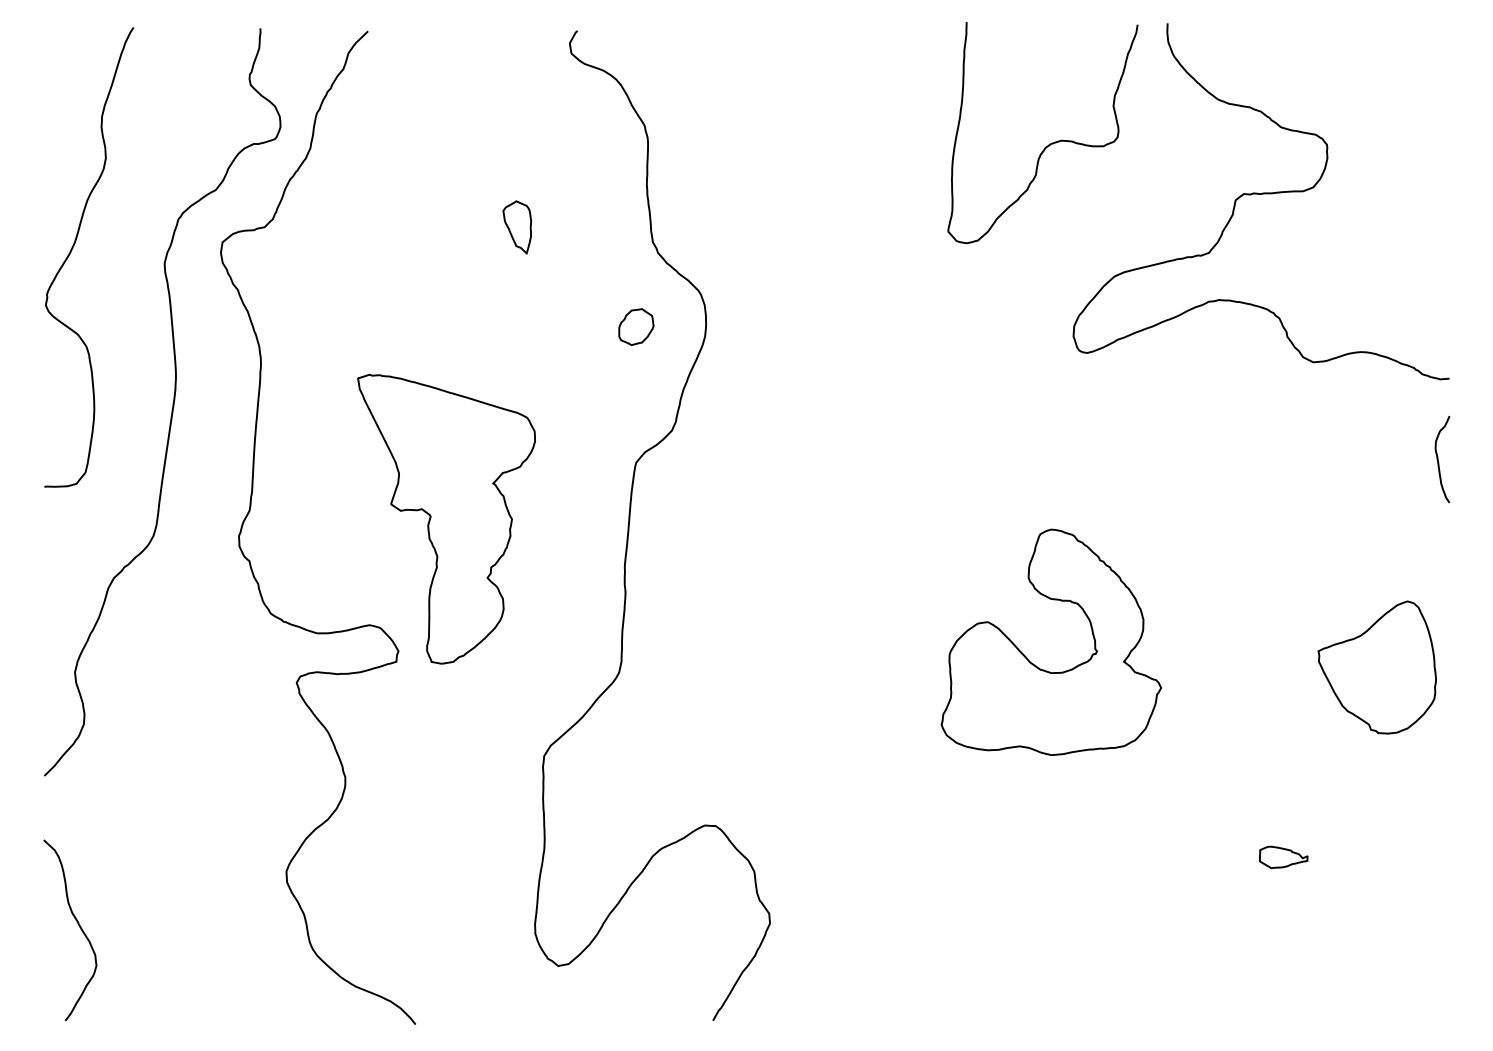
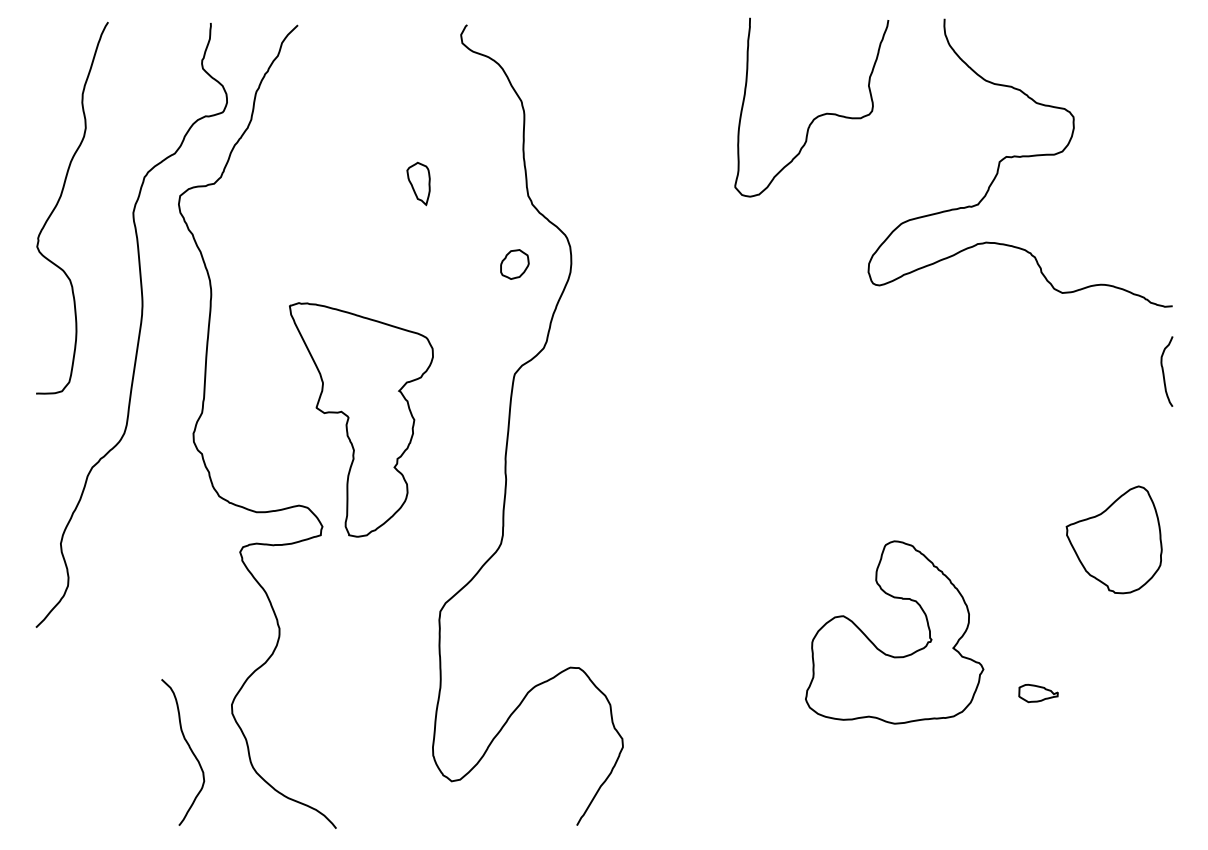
curve: (1050, 142) -> (817, 115), moved
part: (1037, 665) -> (883, 651), moved
curve: (77, 924) -> (188, 747), moved

